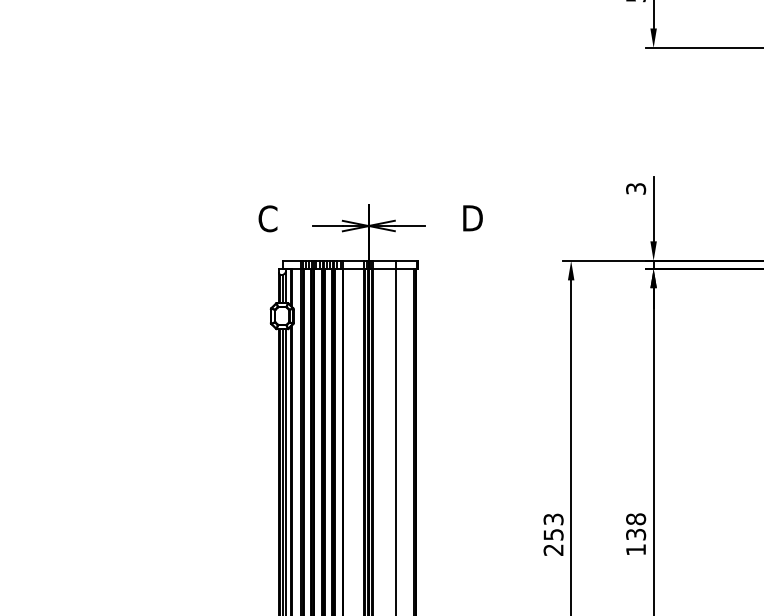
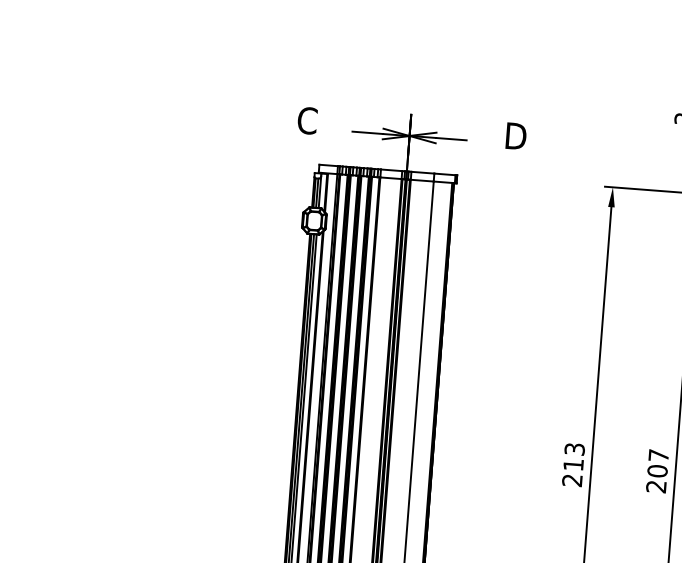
text: (553, 534) -> (573, 464), 253 -> 213
text: (636, 534) -> (658, 471), 138 -> 207

